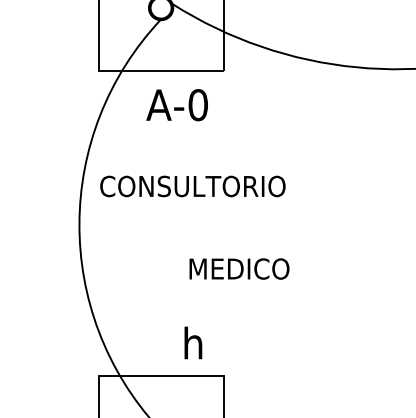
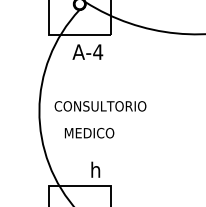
text: (198, 105) -> (98, 52), A-0 -> A-4
text: (192, 186) -> (100, 106), moved
text: (239, 269) -> (89, 133), moved

